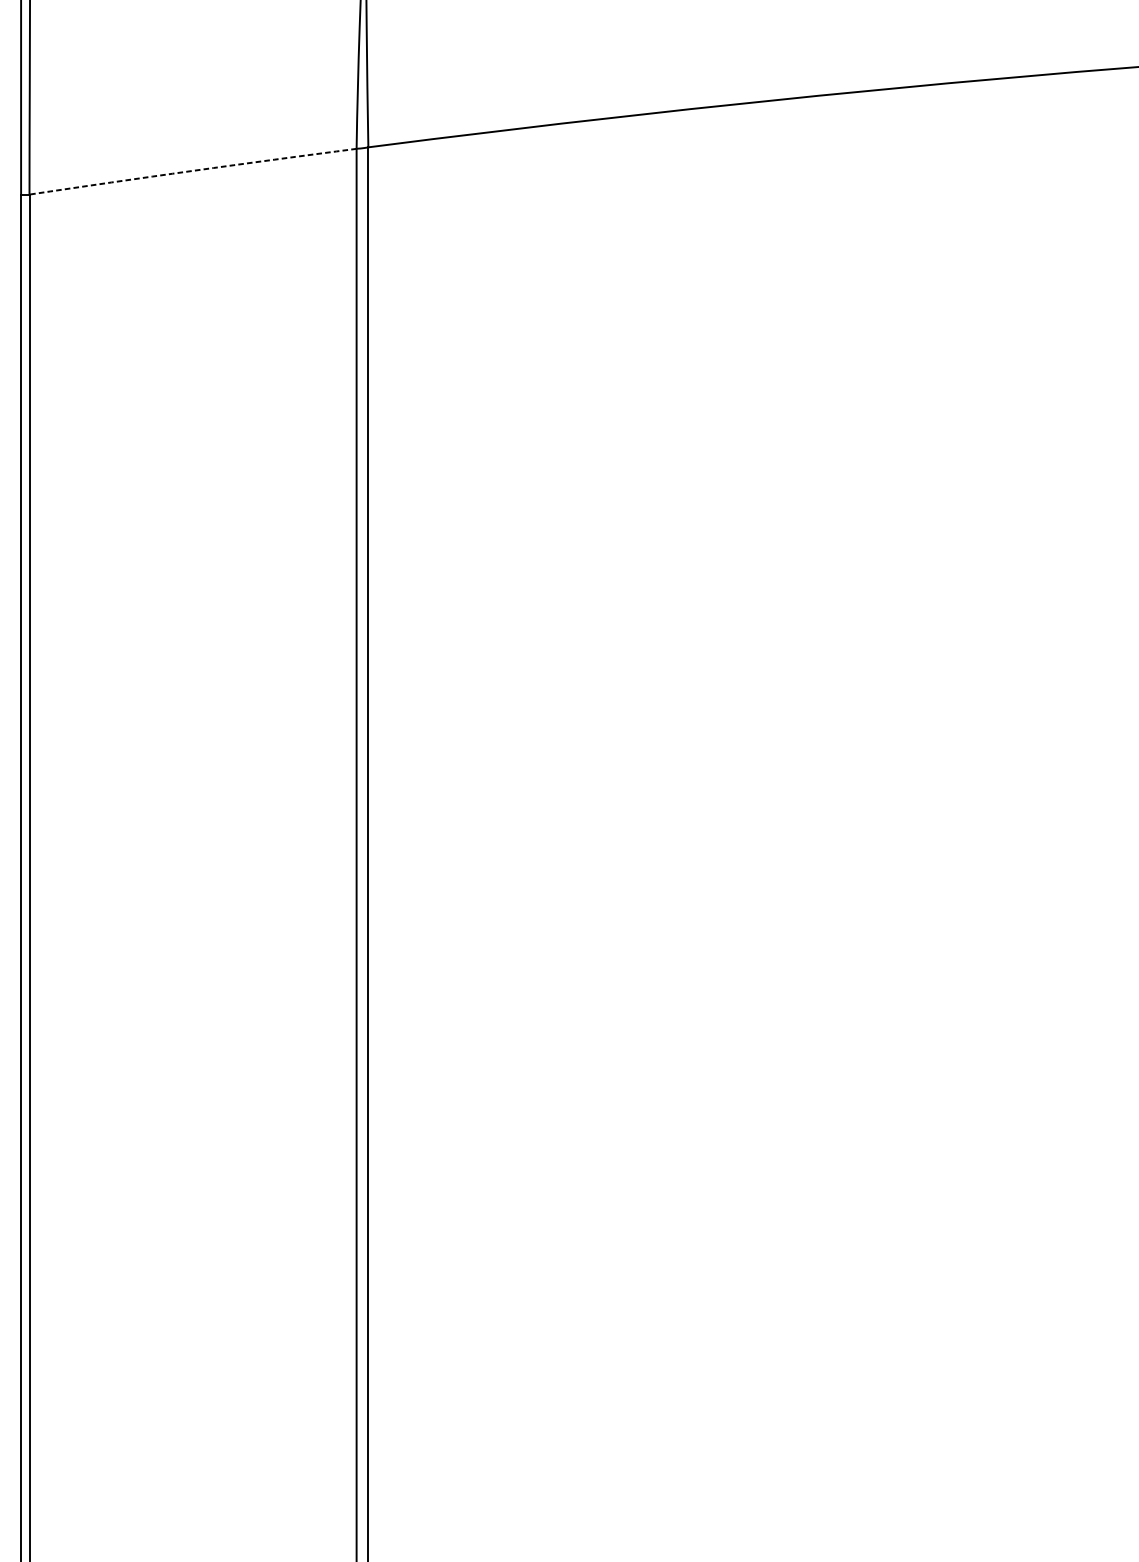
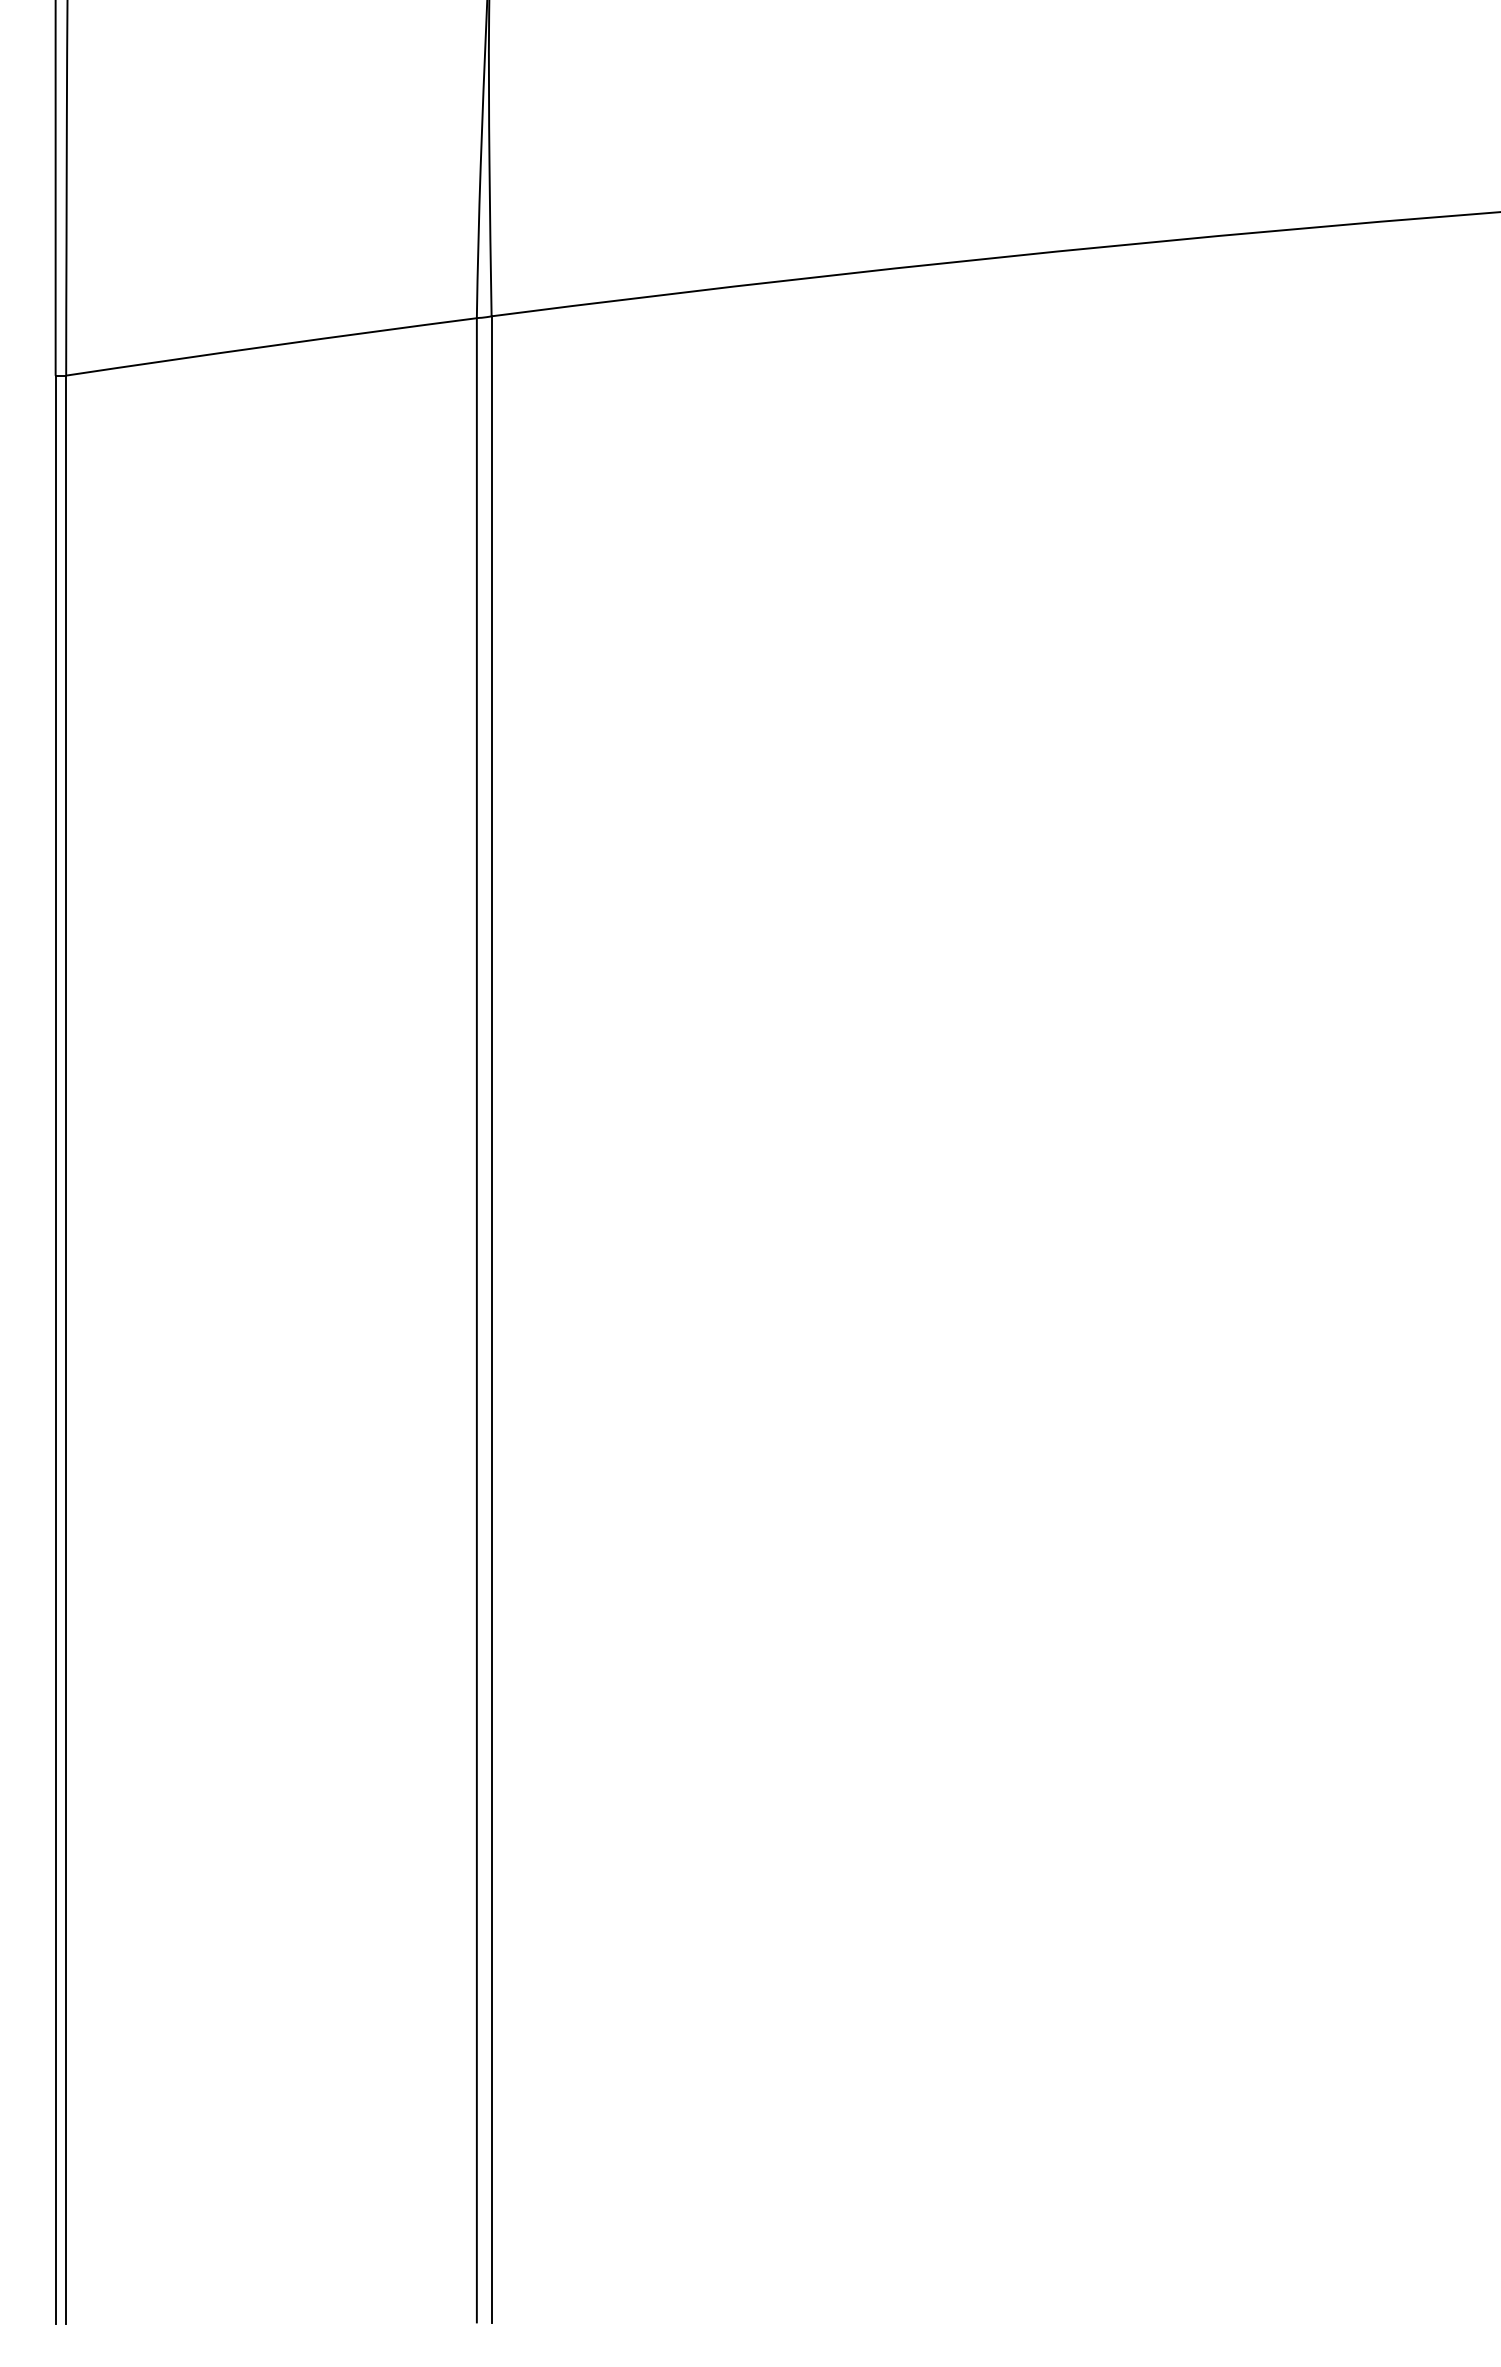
arc: (193, 170) -> (271, 345), dashed -> solid

